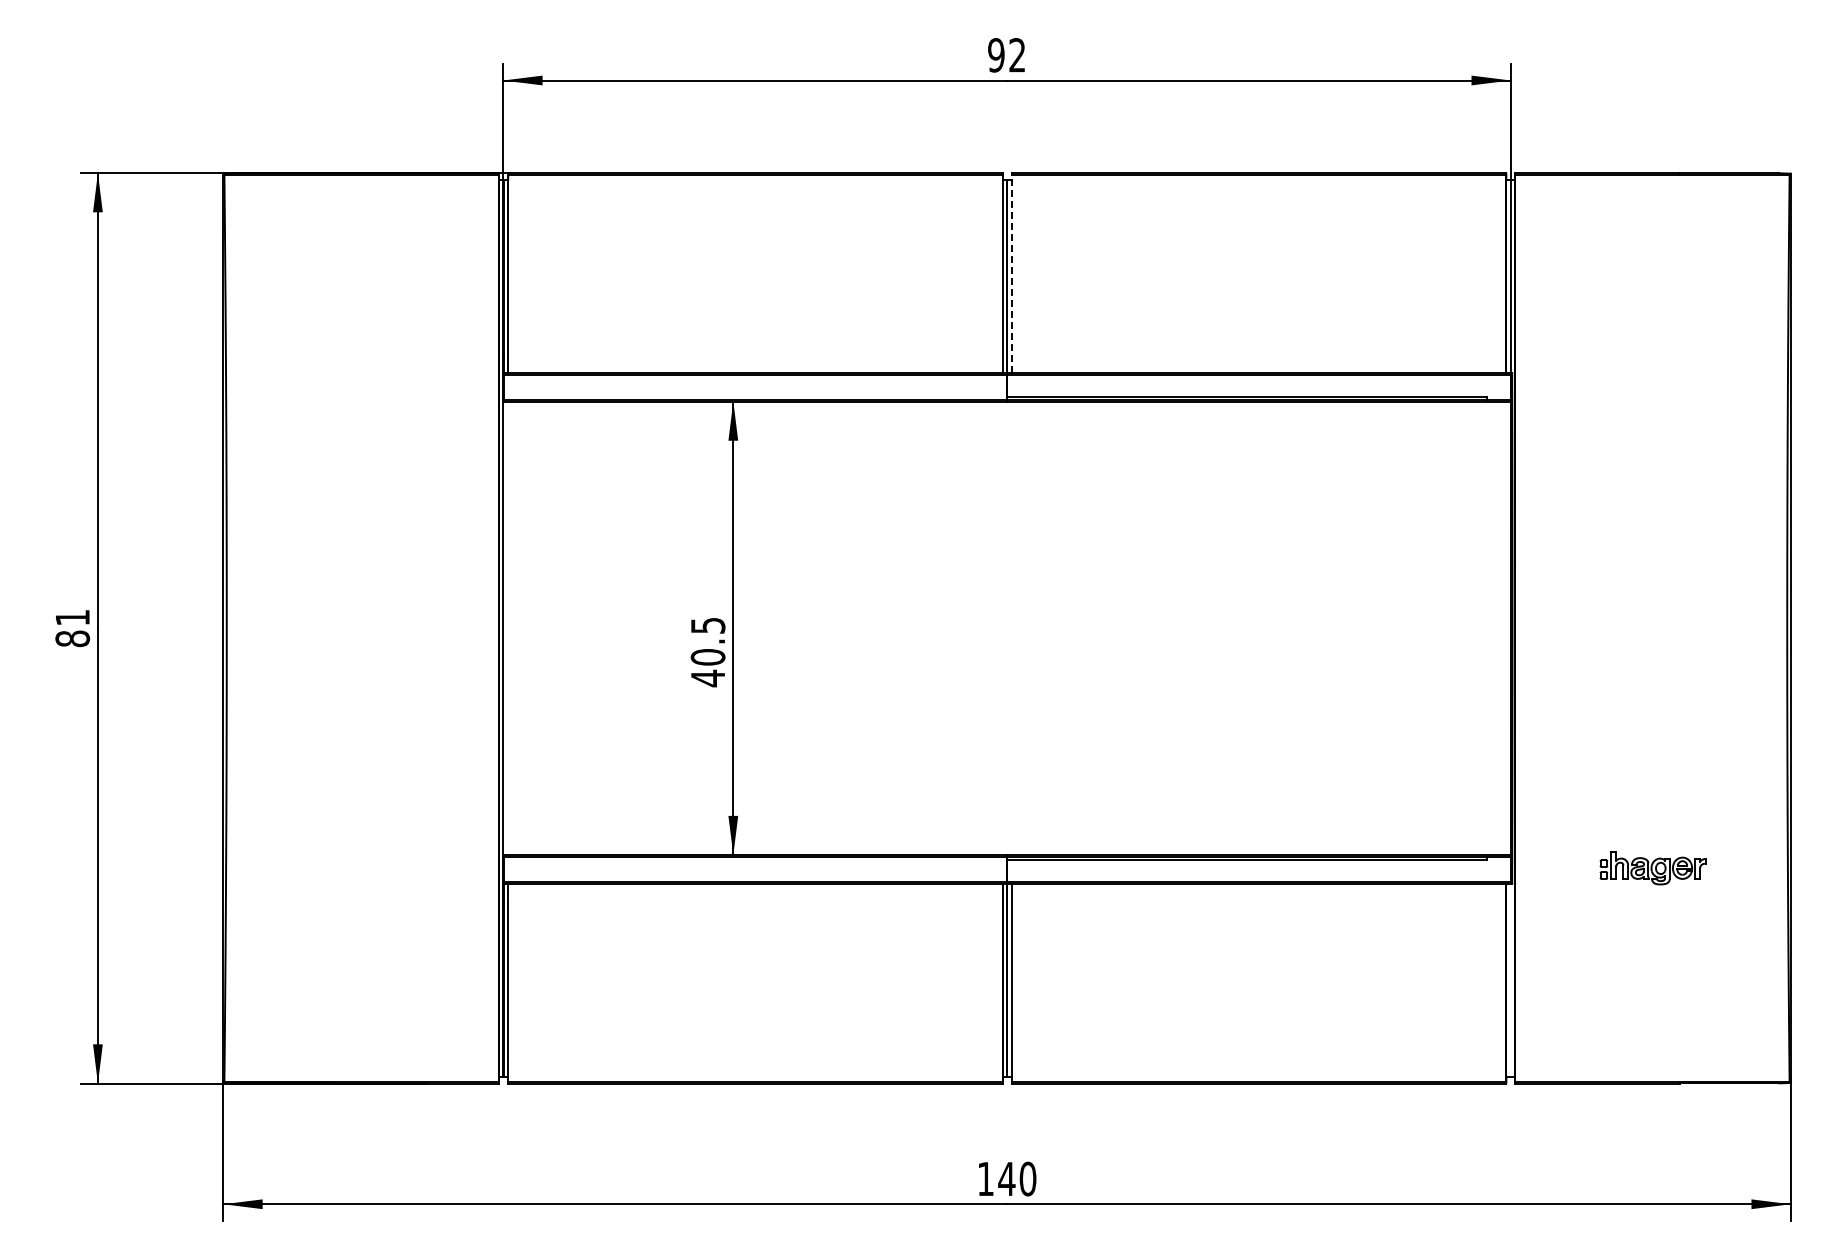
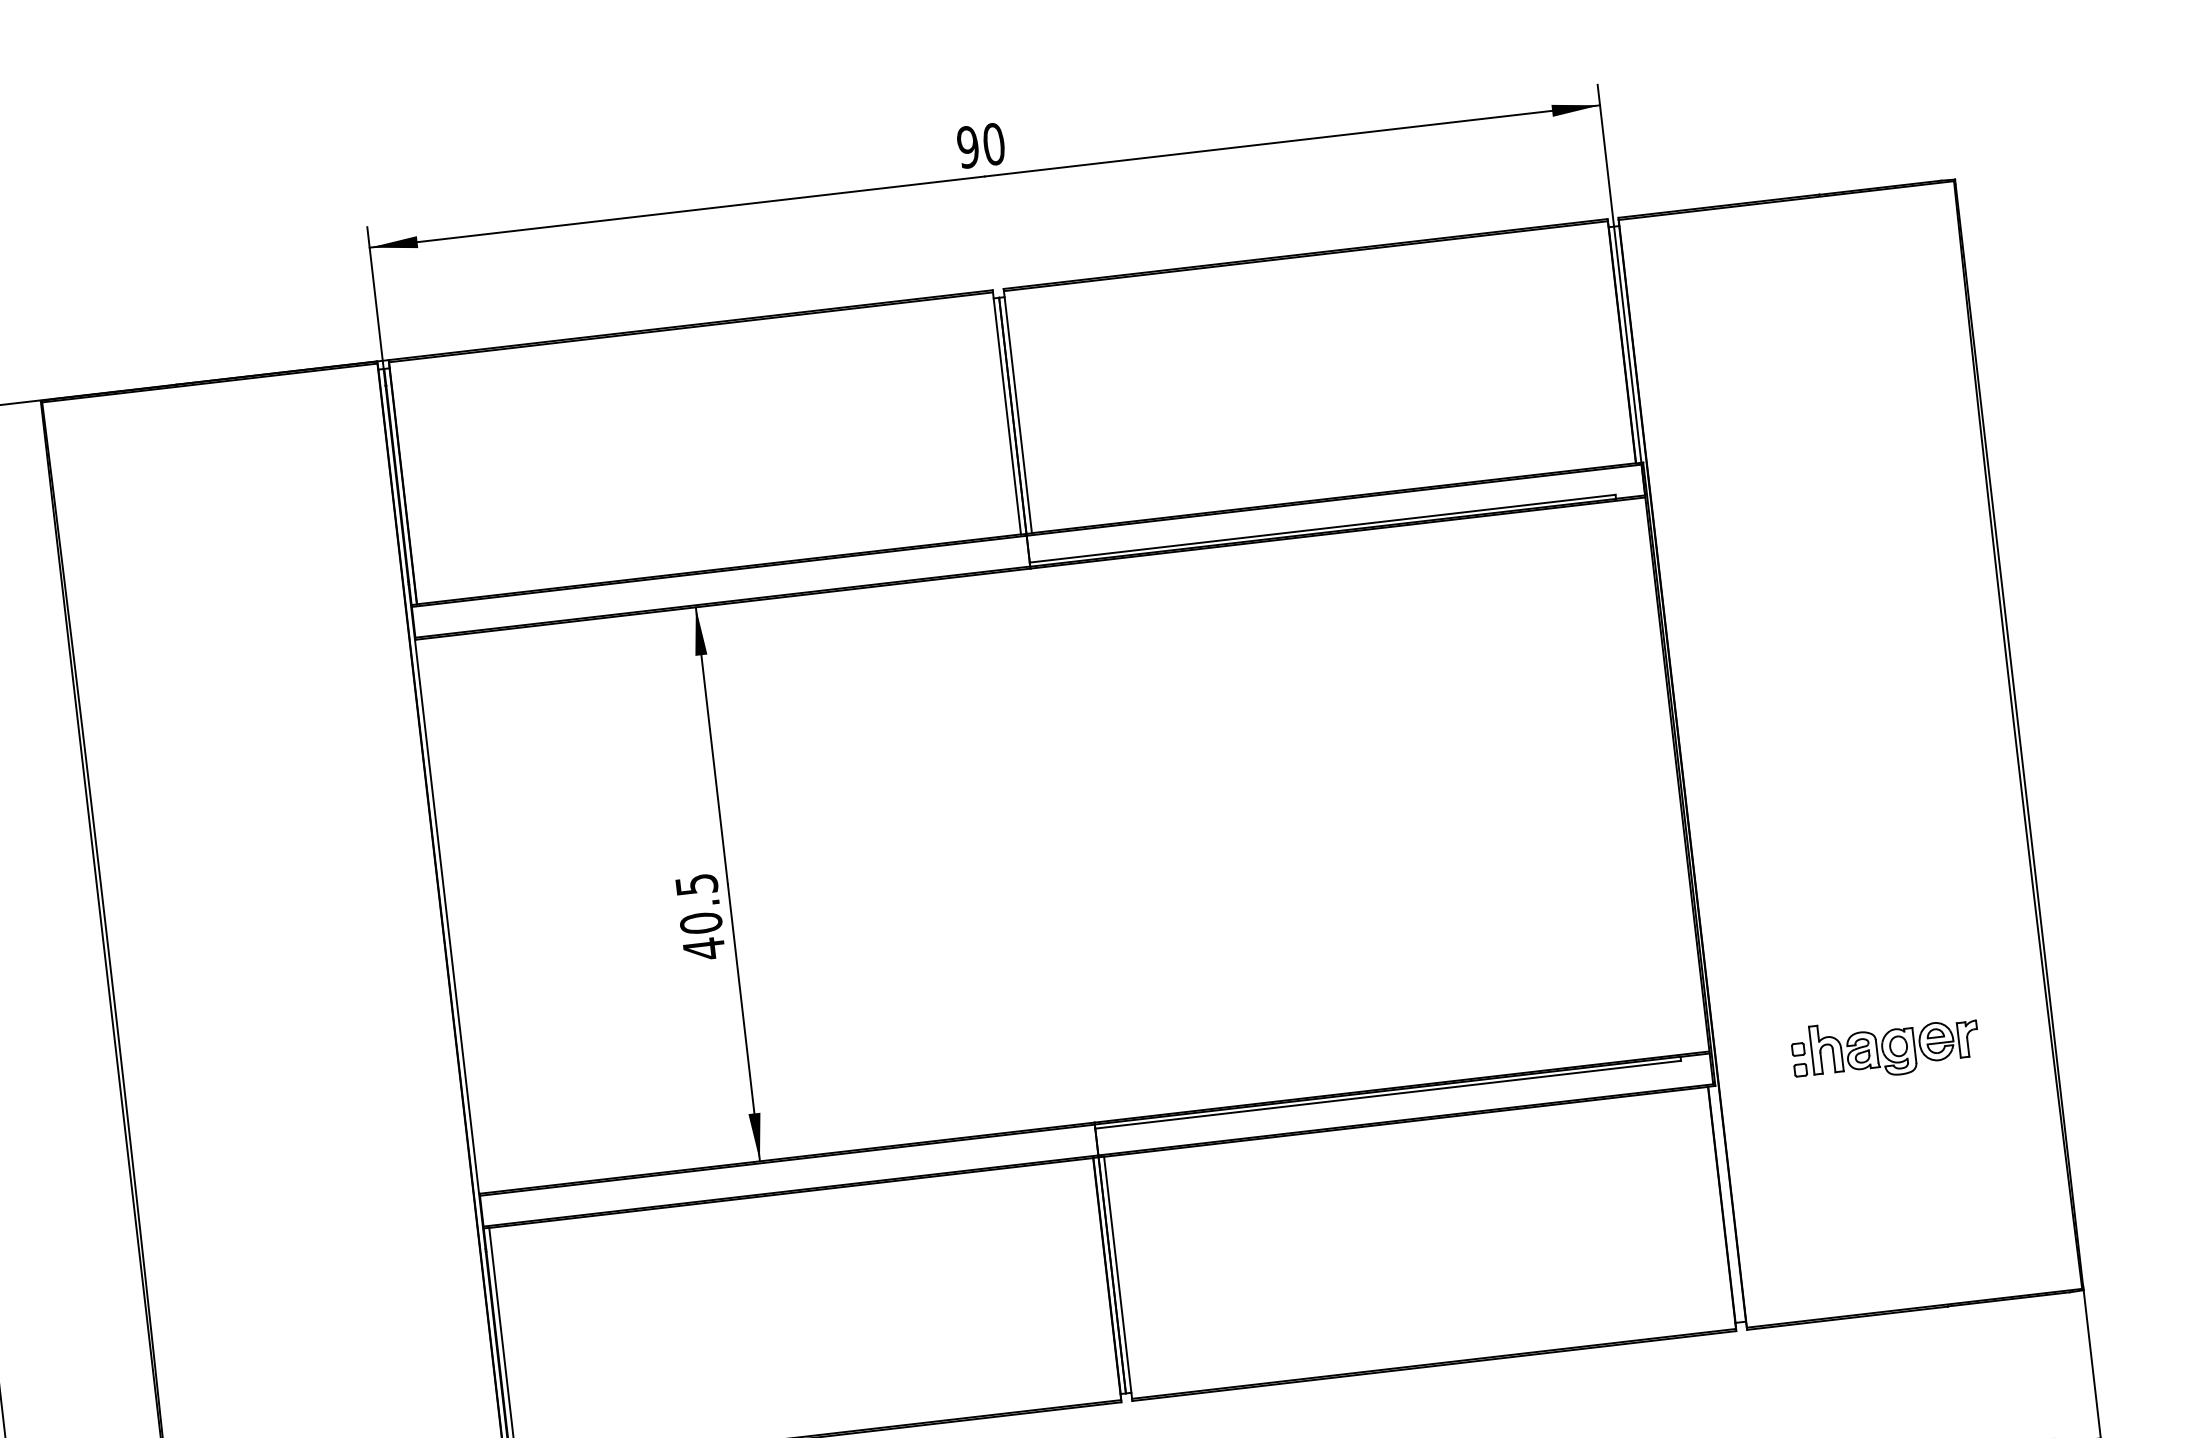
text: (1017, 55) -> (994, 144), 92 -> 90
line: (1011, 273) -> (1017, 411), dashed -> solid
part: (1653, 867) -> (1885, 1046), size x1.43

